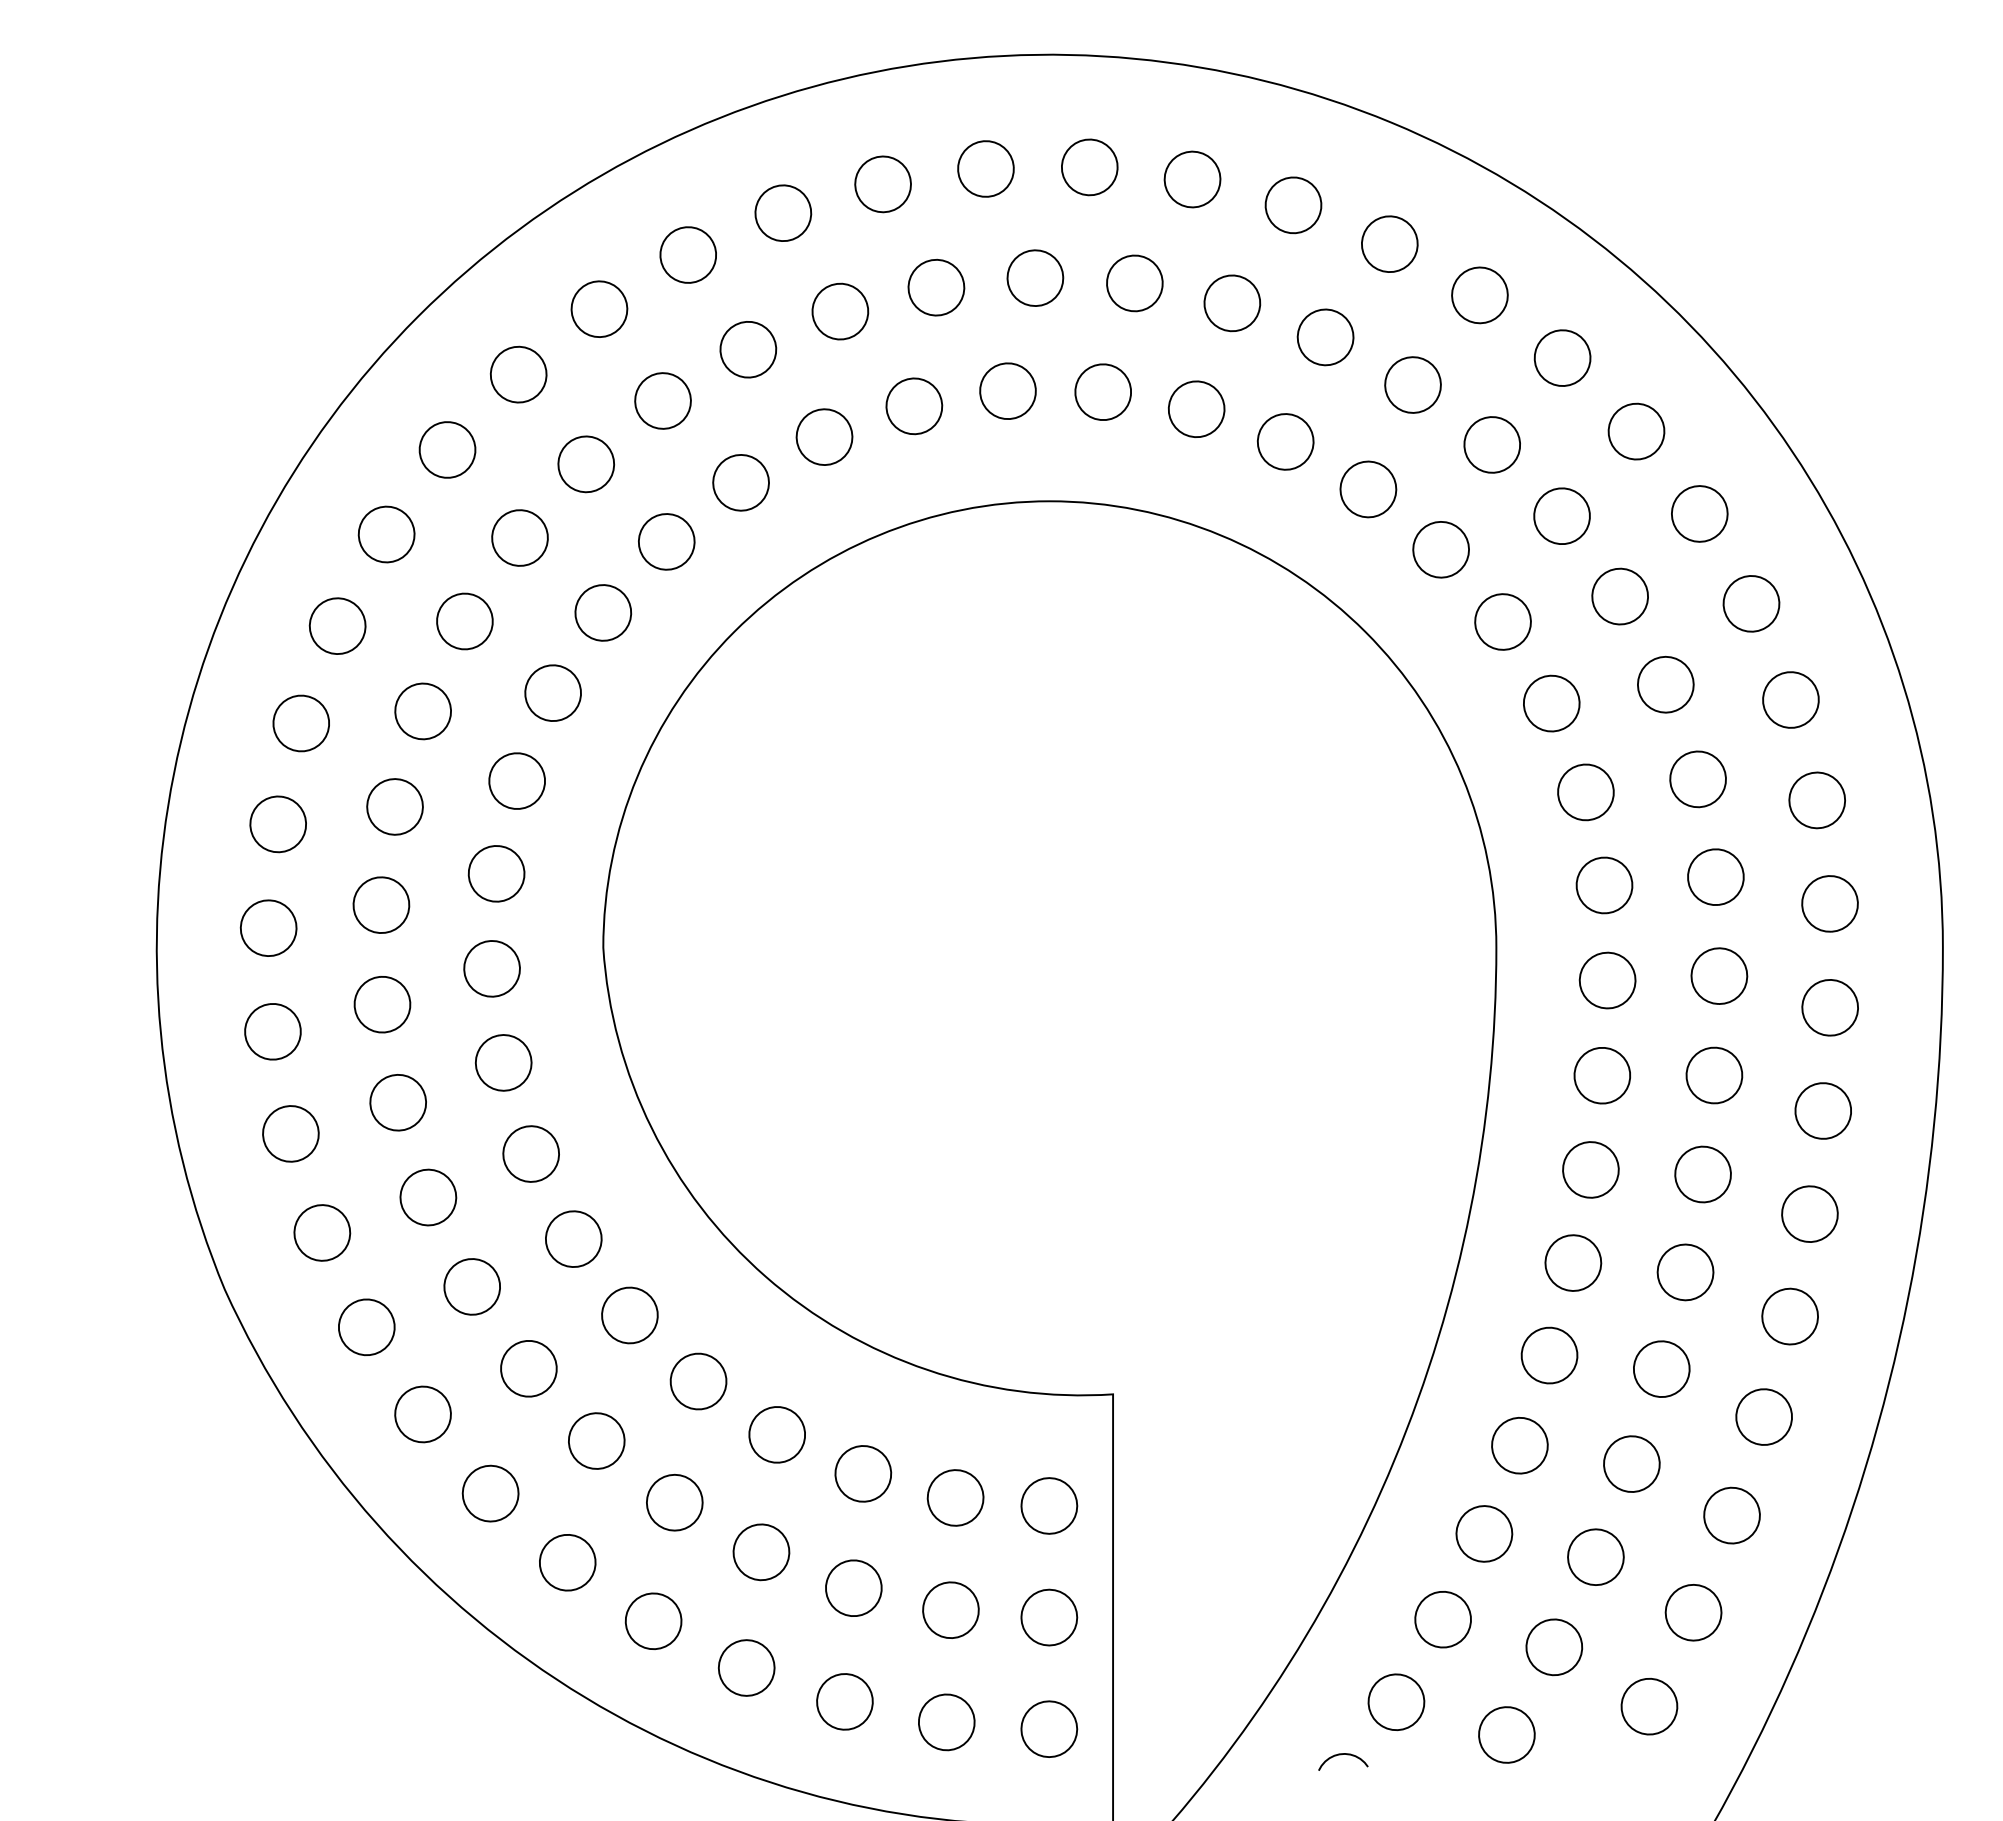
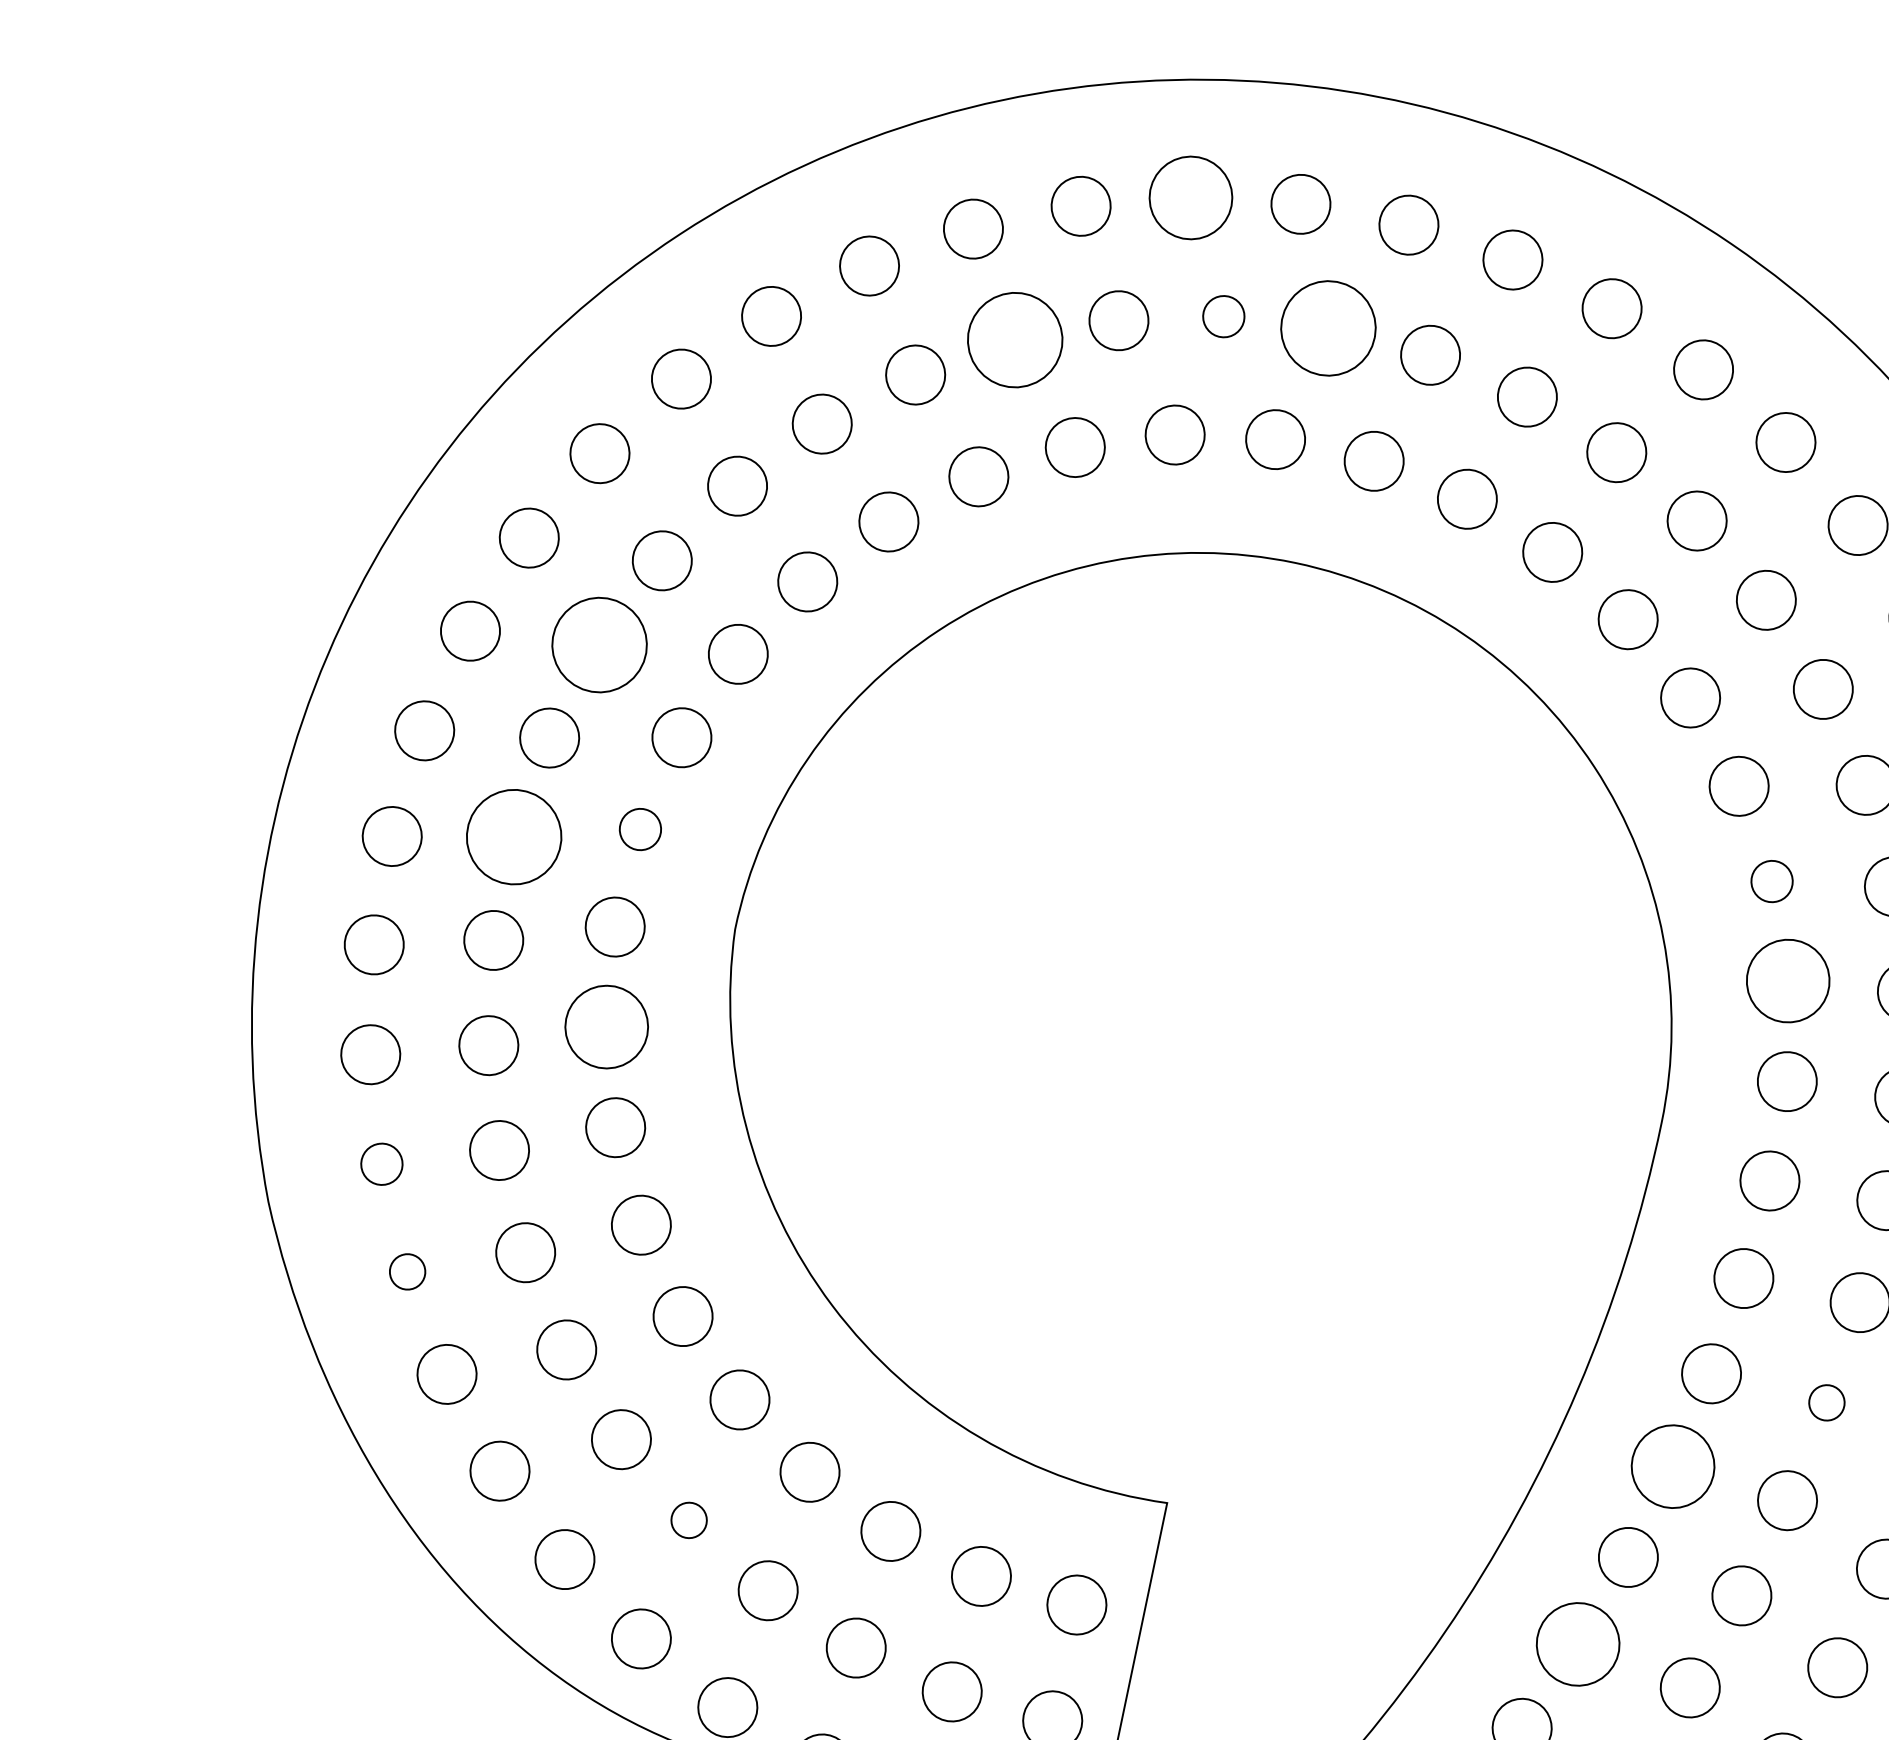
part: (882, 184) -> (1190, 197), size x1.4
part: (1035, 277) -> (1328, 327), size x1.6
part: (936, 287) -> (1223, 316), size x0.7
part: (748, 349) -> (1015, 340), size x1.6
part: (1551, 703) -> (1771, 881), size x0.7
part: (422, 711) -> (598, 645), size x1.6
part: (1585, 792) -> (1787, 981), size x1.4
part: (496, 873) -> (640, 829), size x0.7
part: (381, 904) -> (514, 836), size x1.6
part: (503, 1062) -> (606, 1026), size x1.4
part: (1702, 1174) -> (1826, 1402), size x0.6
part: (322, 1232) -> (382, 1163), size x0.7
part: (1573, 1262) -> (1673, 1466), size x1.4
part: (366, 1327) -> (407, 1271), size x0.6
part: (1519, 1445) -> (1577, 1644), size x1.4
part: (674, 1502) -> (688, 1520), size x0.6

